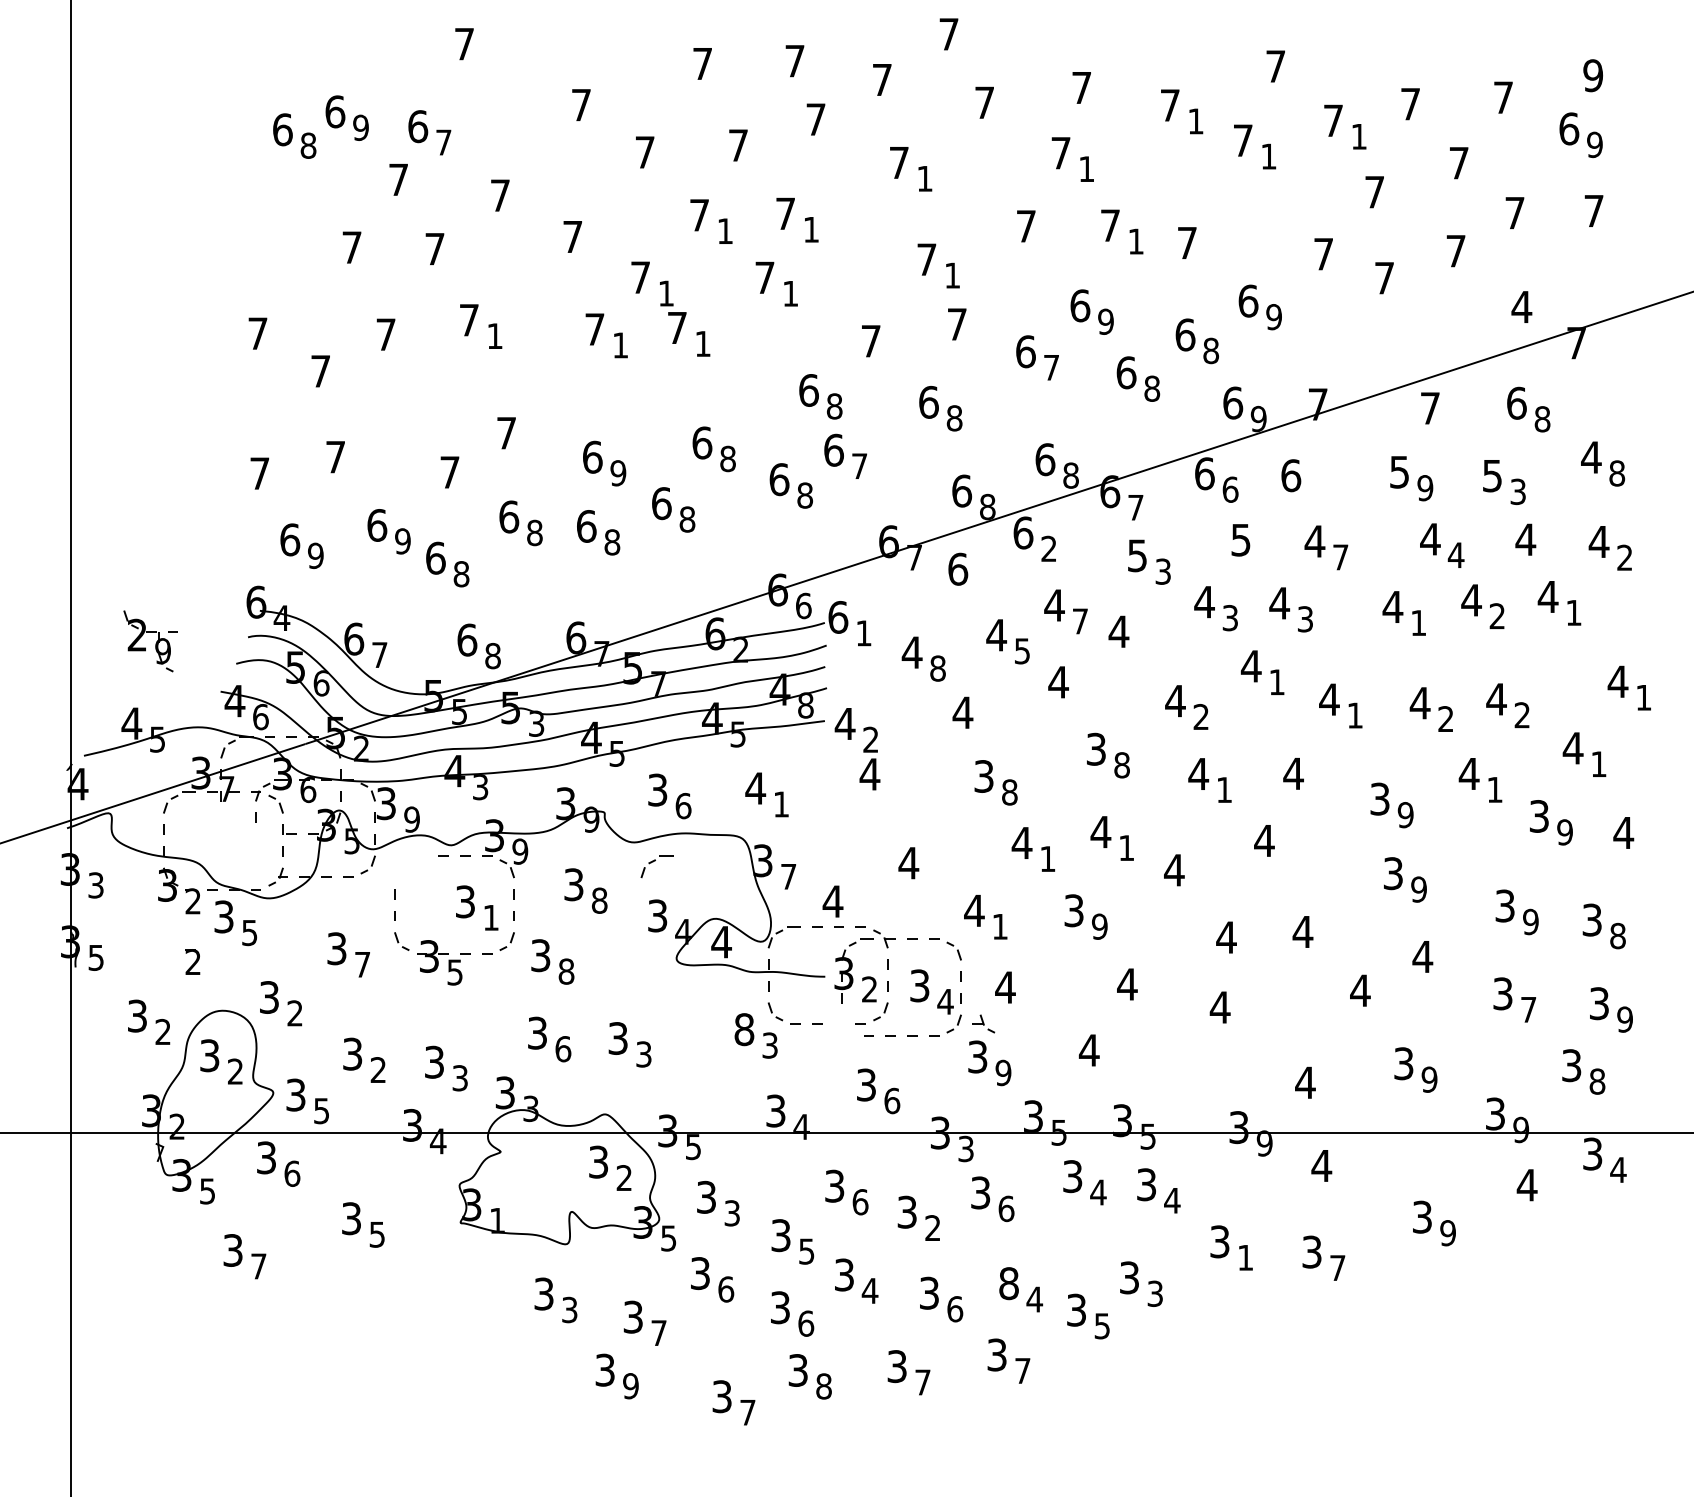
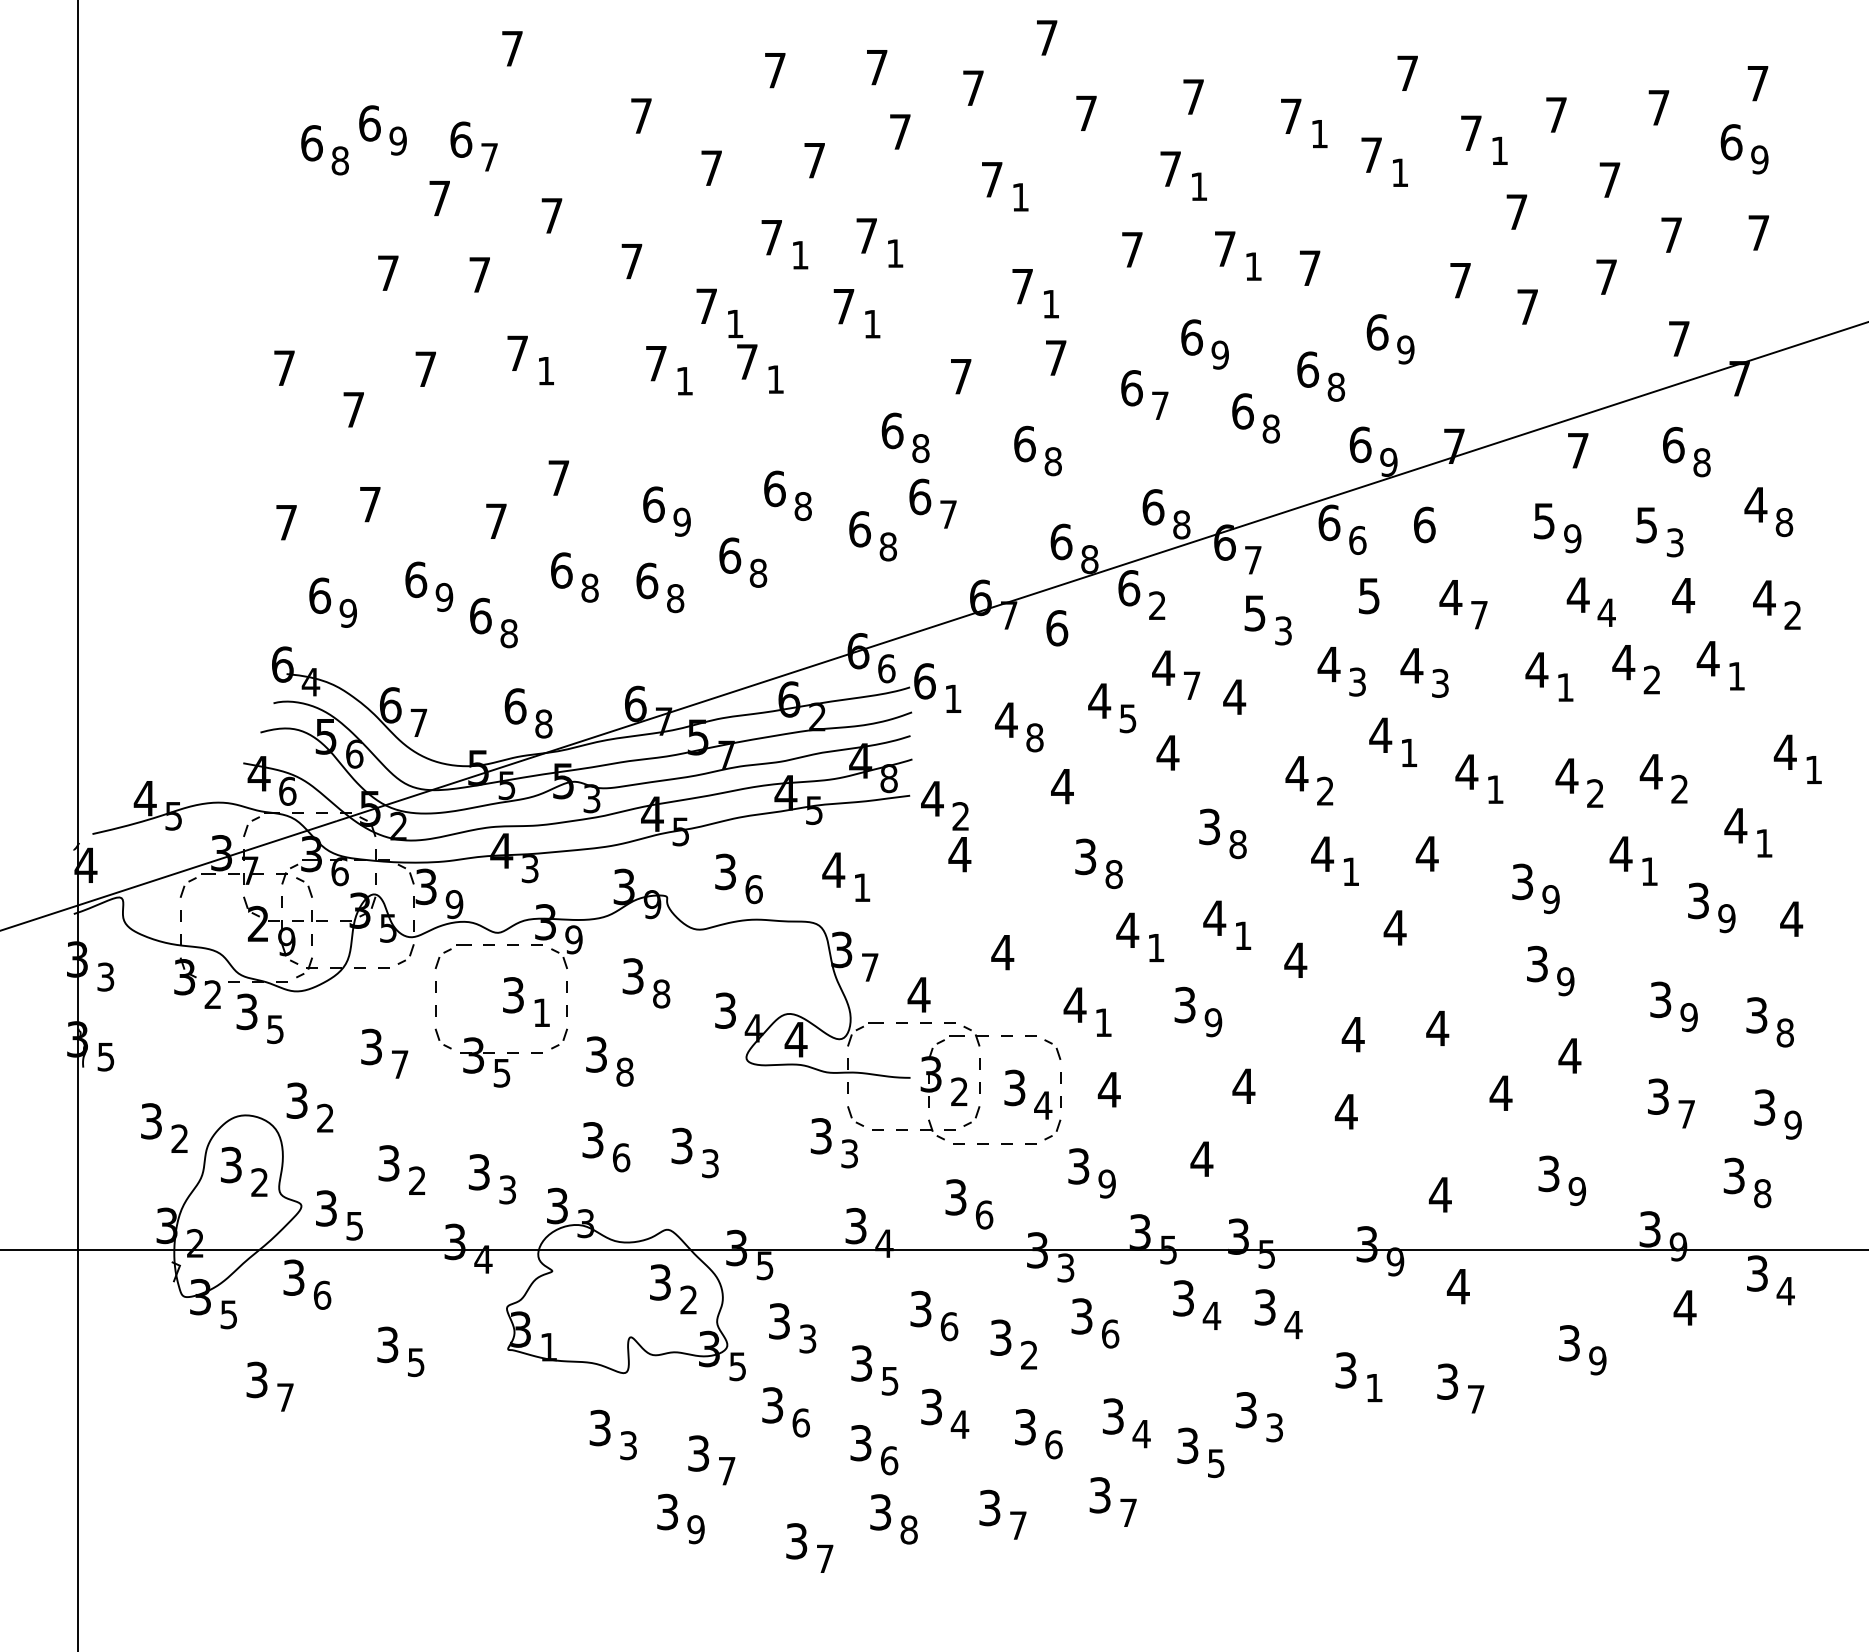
text: (1592, 75) -> (1757, 83), 9 -> 7
text: (1521, 306) -> (1678, 338), 4 -> 7
part: (151, 641) -> (273, 930), moved
part: (656, 866) -> (452, 956), moved
part: (192, 961) -> (212, 1061), removed
part: (983, 1023) -> (932, 1129), moved
text: (744, 1029) -> (821, 1136), 8 -> 3
text: (1009, 1283) -> (1113, 1416), 8 -> 3

